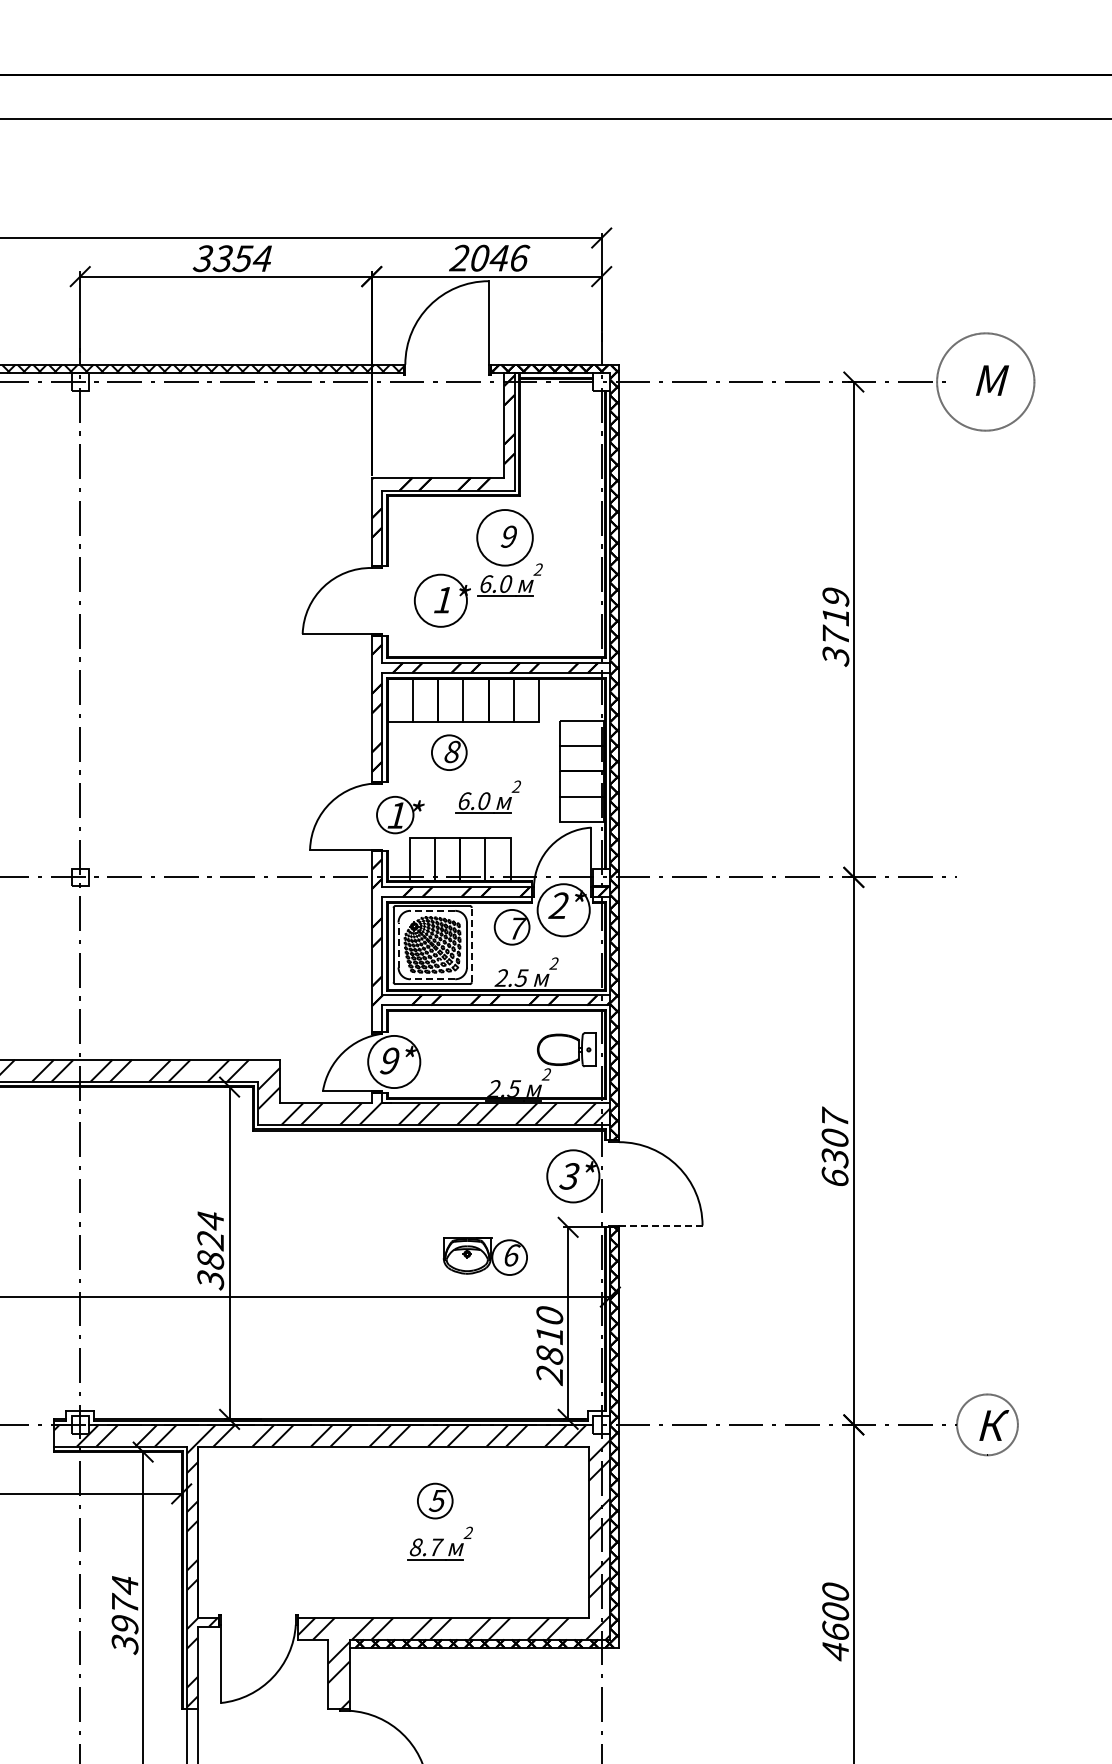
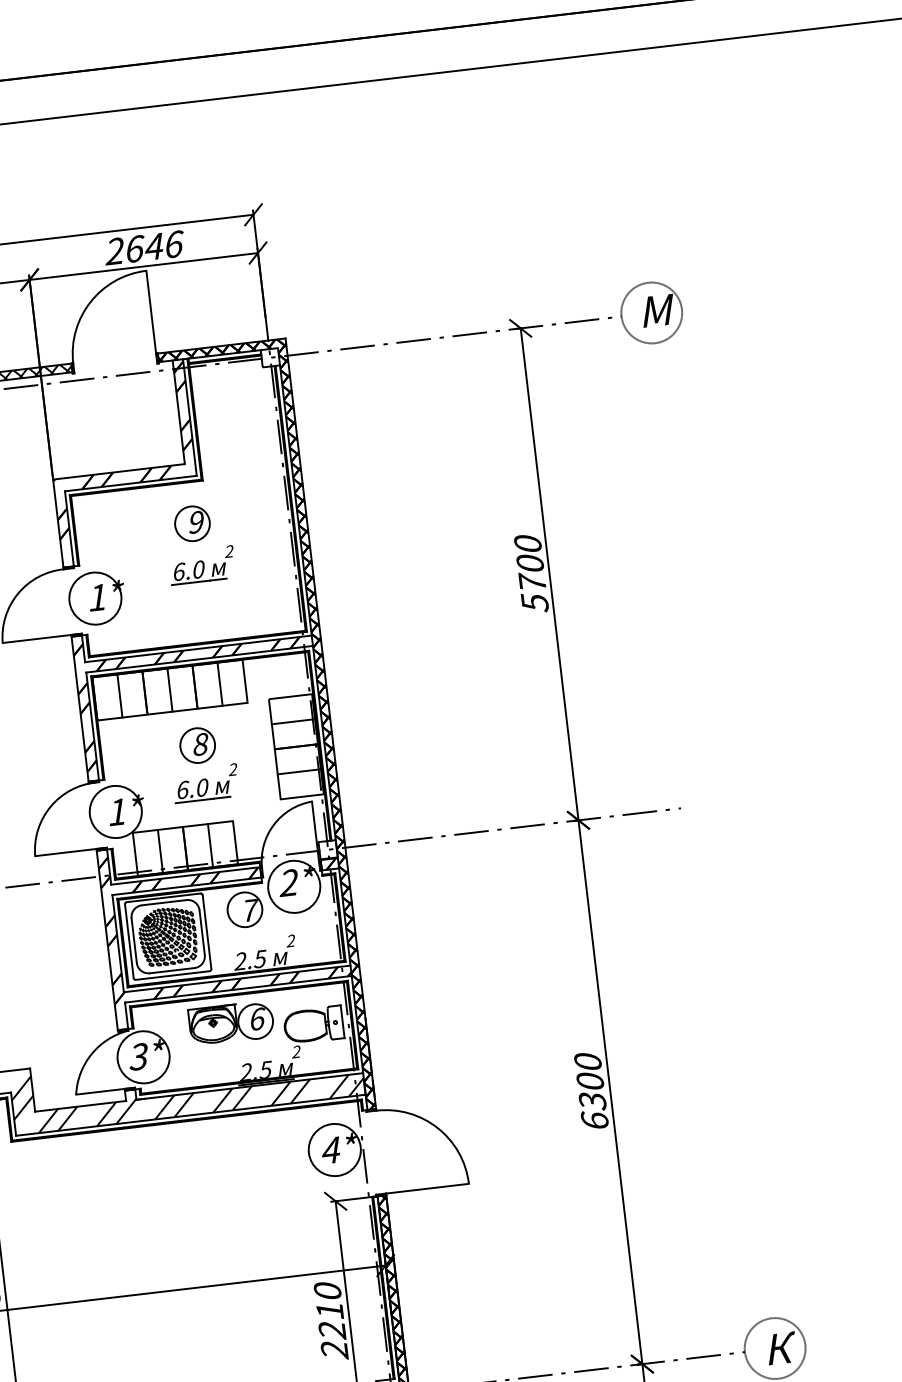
text: (480, 257) -> (135, 248), 2046 -> 2646
circle: (985, 381) -> (651, 312), size x0.62
circle: (504, 537) -> (191, 523), size x0.62
part: (441, 600) -> (95, 598), moved
text: (835, 625) -> (530, 572), 3719 -> 5700
part: (449, 752) -> (197, 745), moved
circle: (395, 815) -> (116, 812), size x1.43
line: (432, 910) -> (163, 902), dashed -> solid
line: (398, 944) -> (134, 940), dashed -> solid
line: (471, 944) -> (206, 931), dashed -> solid
line: (432, 979) -> (171, 970), dashed -> solid
text: (389, 1060) -> (138, 1056), 9* -> 3*
text: (834, 1116) -> (587, 1060), 6307 -> 6300
text: (569, 1176) -> (331, 1150), 3* -> 4*
line: (660, 1225) -> (427, 1188), dashed -> solid
part: (484, 1256) -> (230, 1023), moved
text: (549, 1355) -> (332, 1330), 2810 -> 2210

